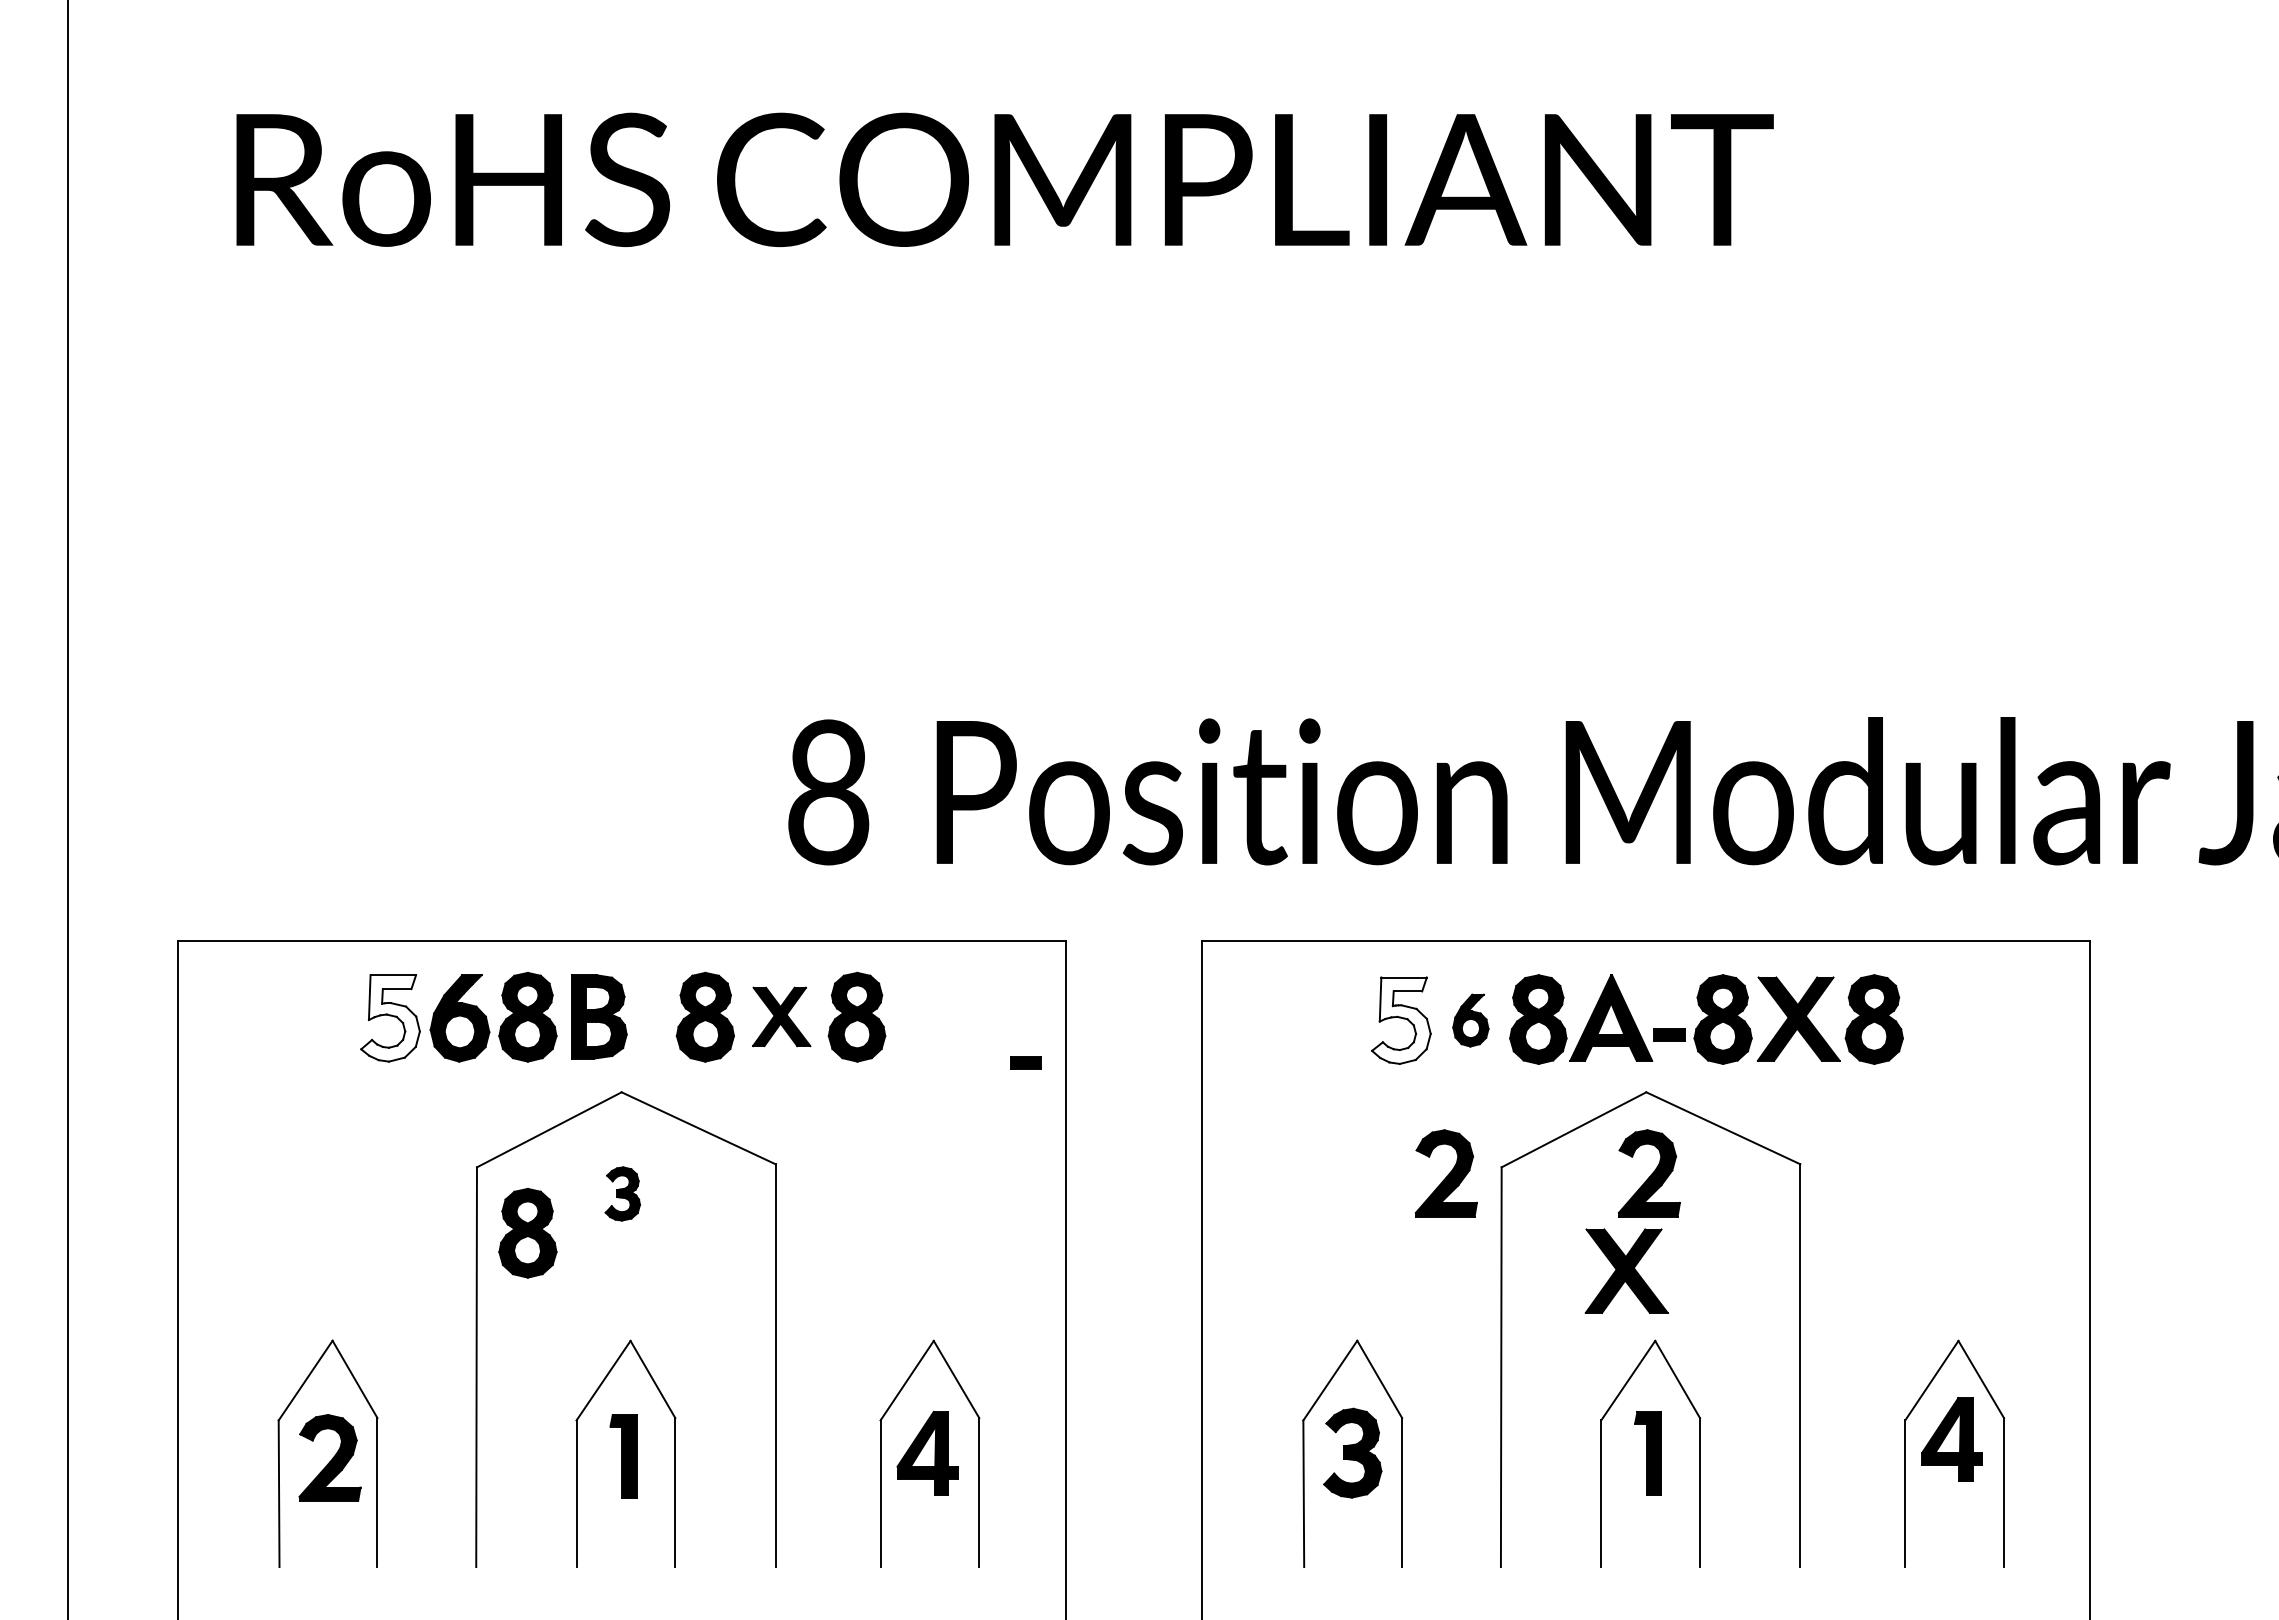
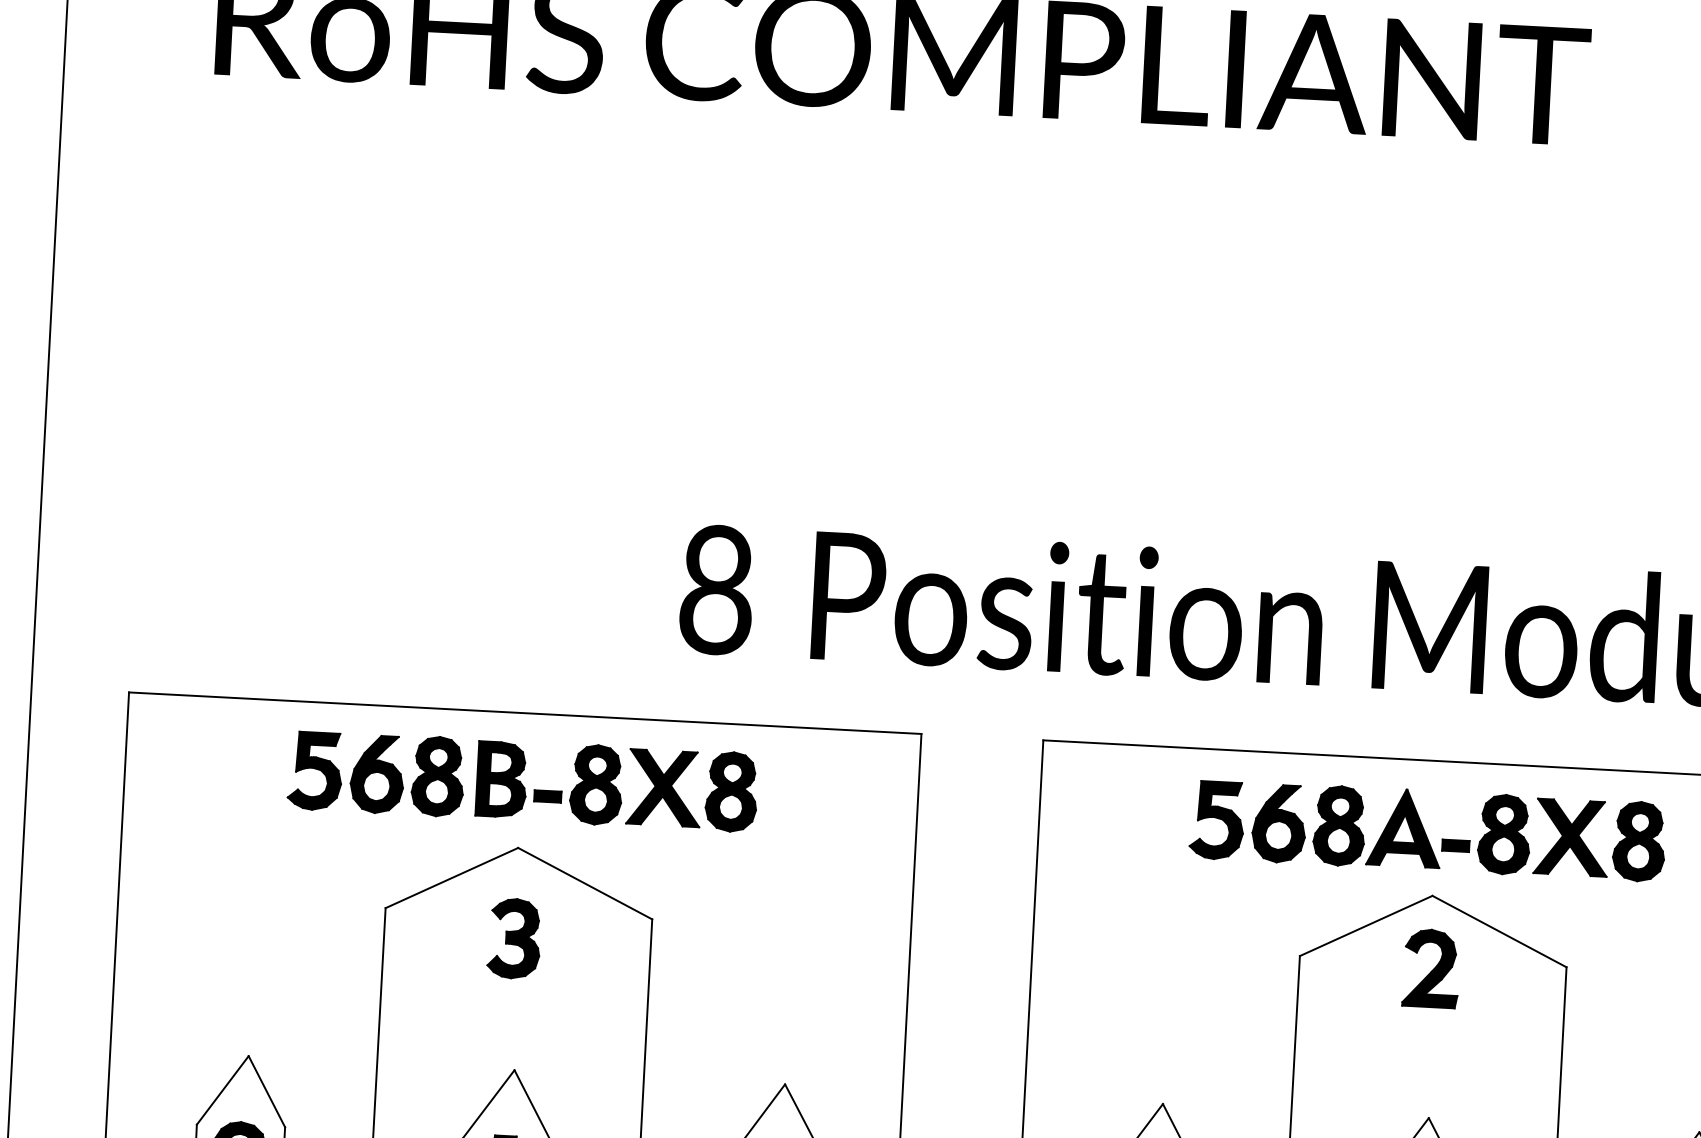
part: (781, 1016) -> (664, 787), size x1.43
fill: (390, 1018) -> (315, 771), added
fill: (1401, 1020) -> (1217, 820), added
part: (1470, 1020) -> (1278, 823), size x1.67
part: (1025, 1062) -> (547, 795), moved
part: (1446, 1173) -> (1250, 958), removed
part: (622, 1193) -> (514, 938), size x1.67
part: (527, 1232) -> (427, 968), removed
part: (1626, 1270) -> (1406, 1053), removed

